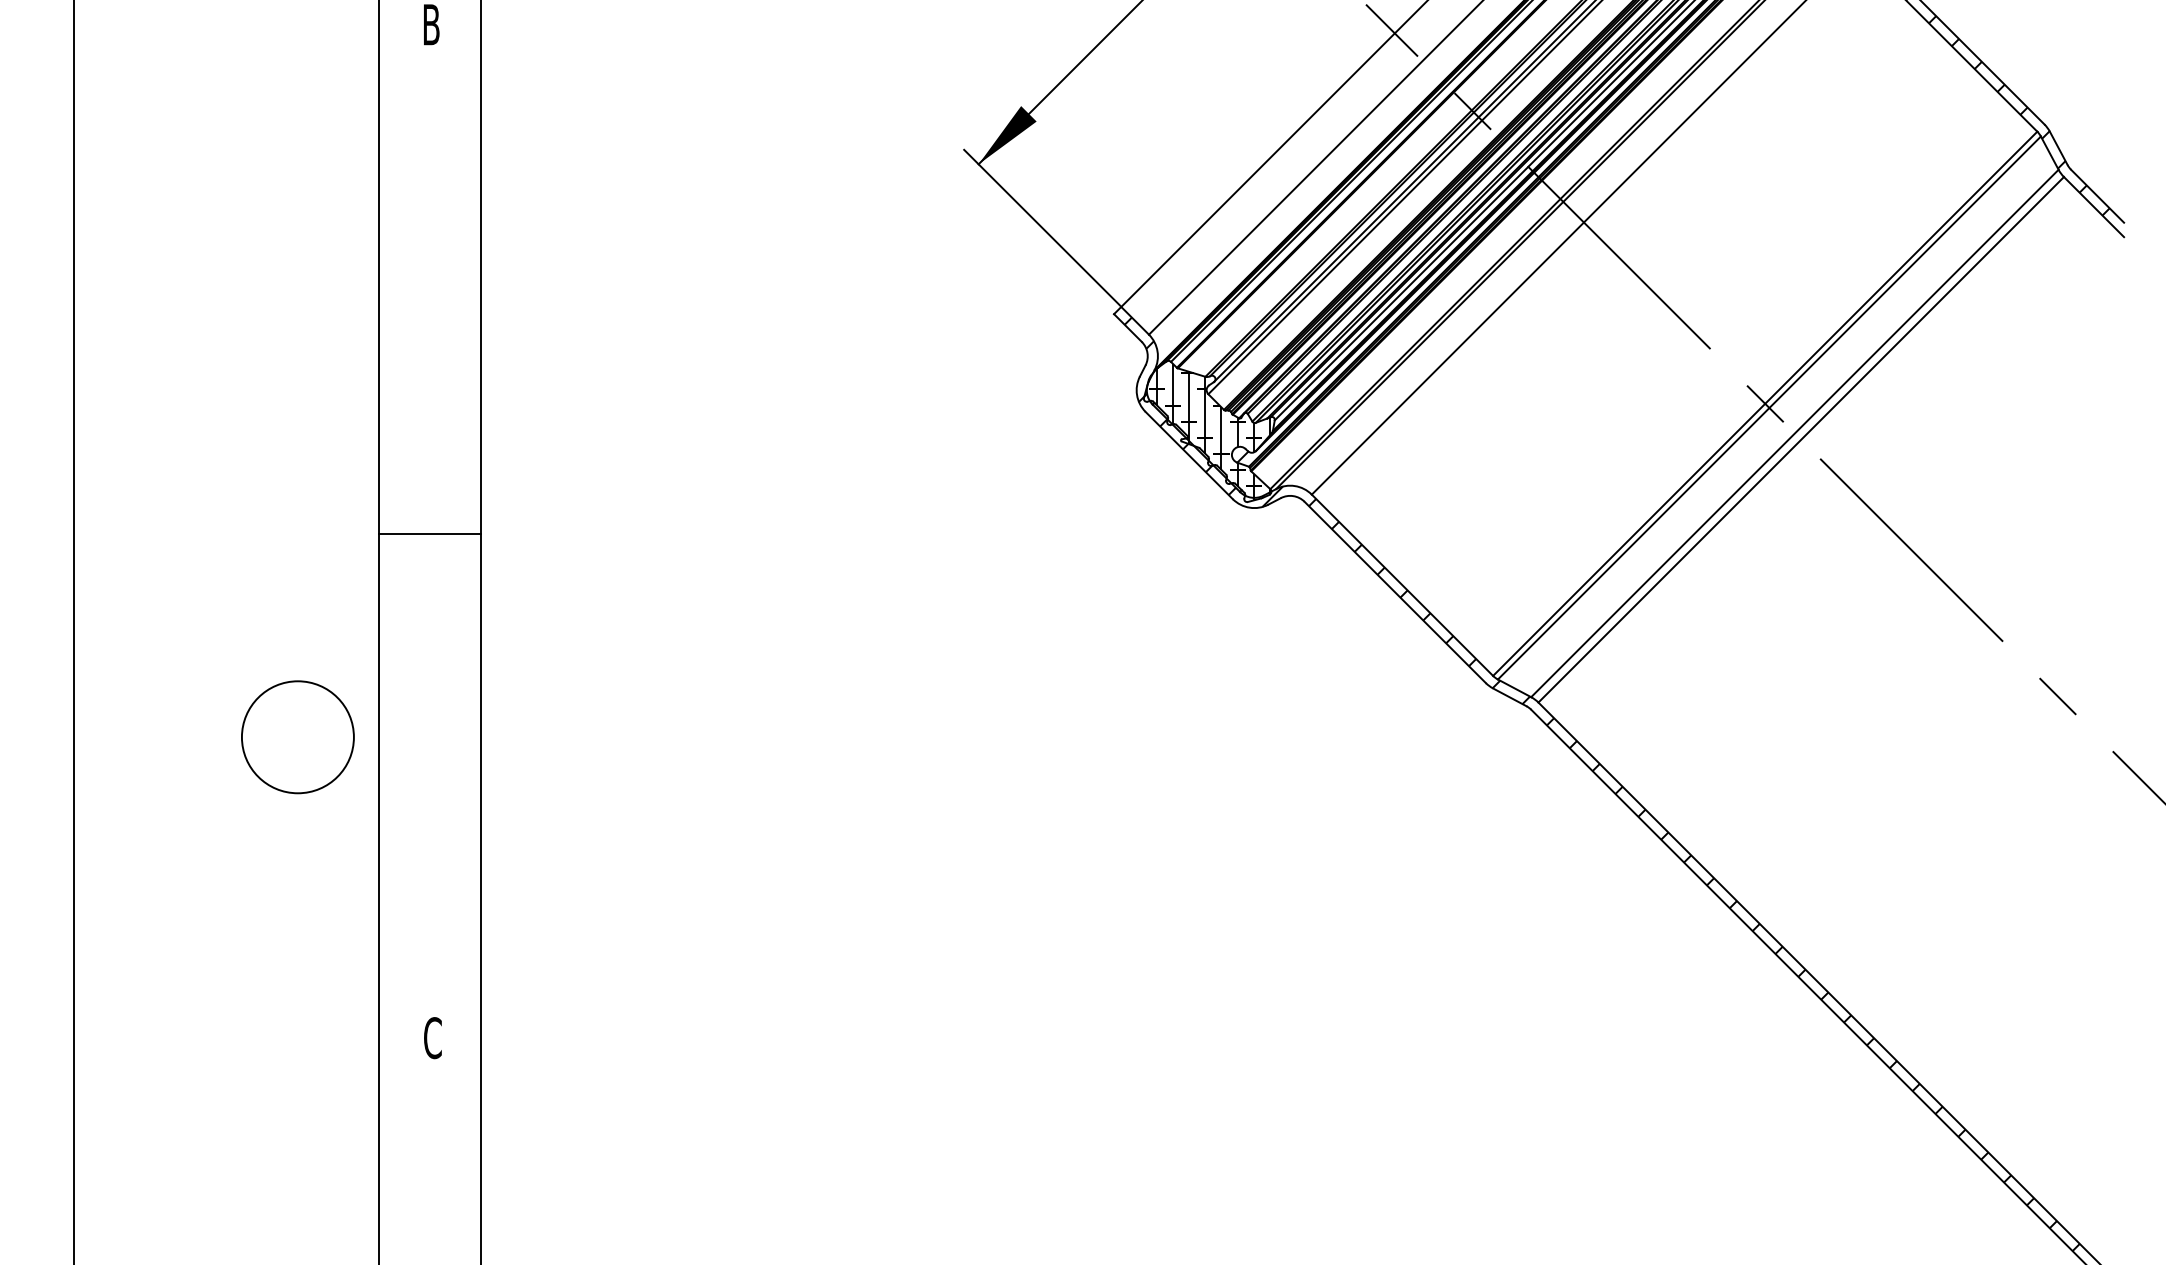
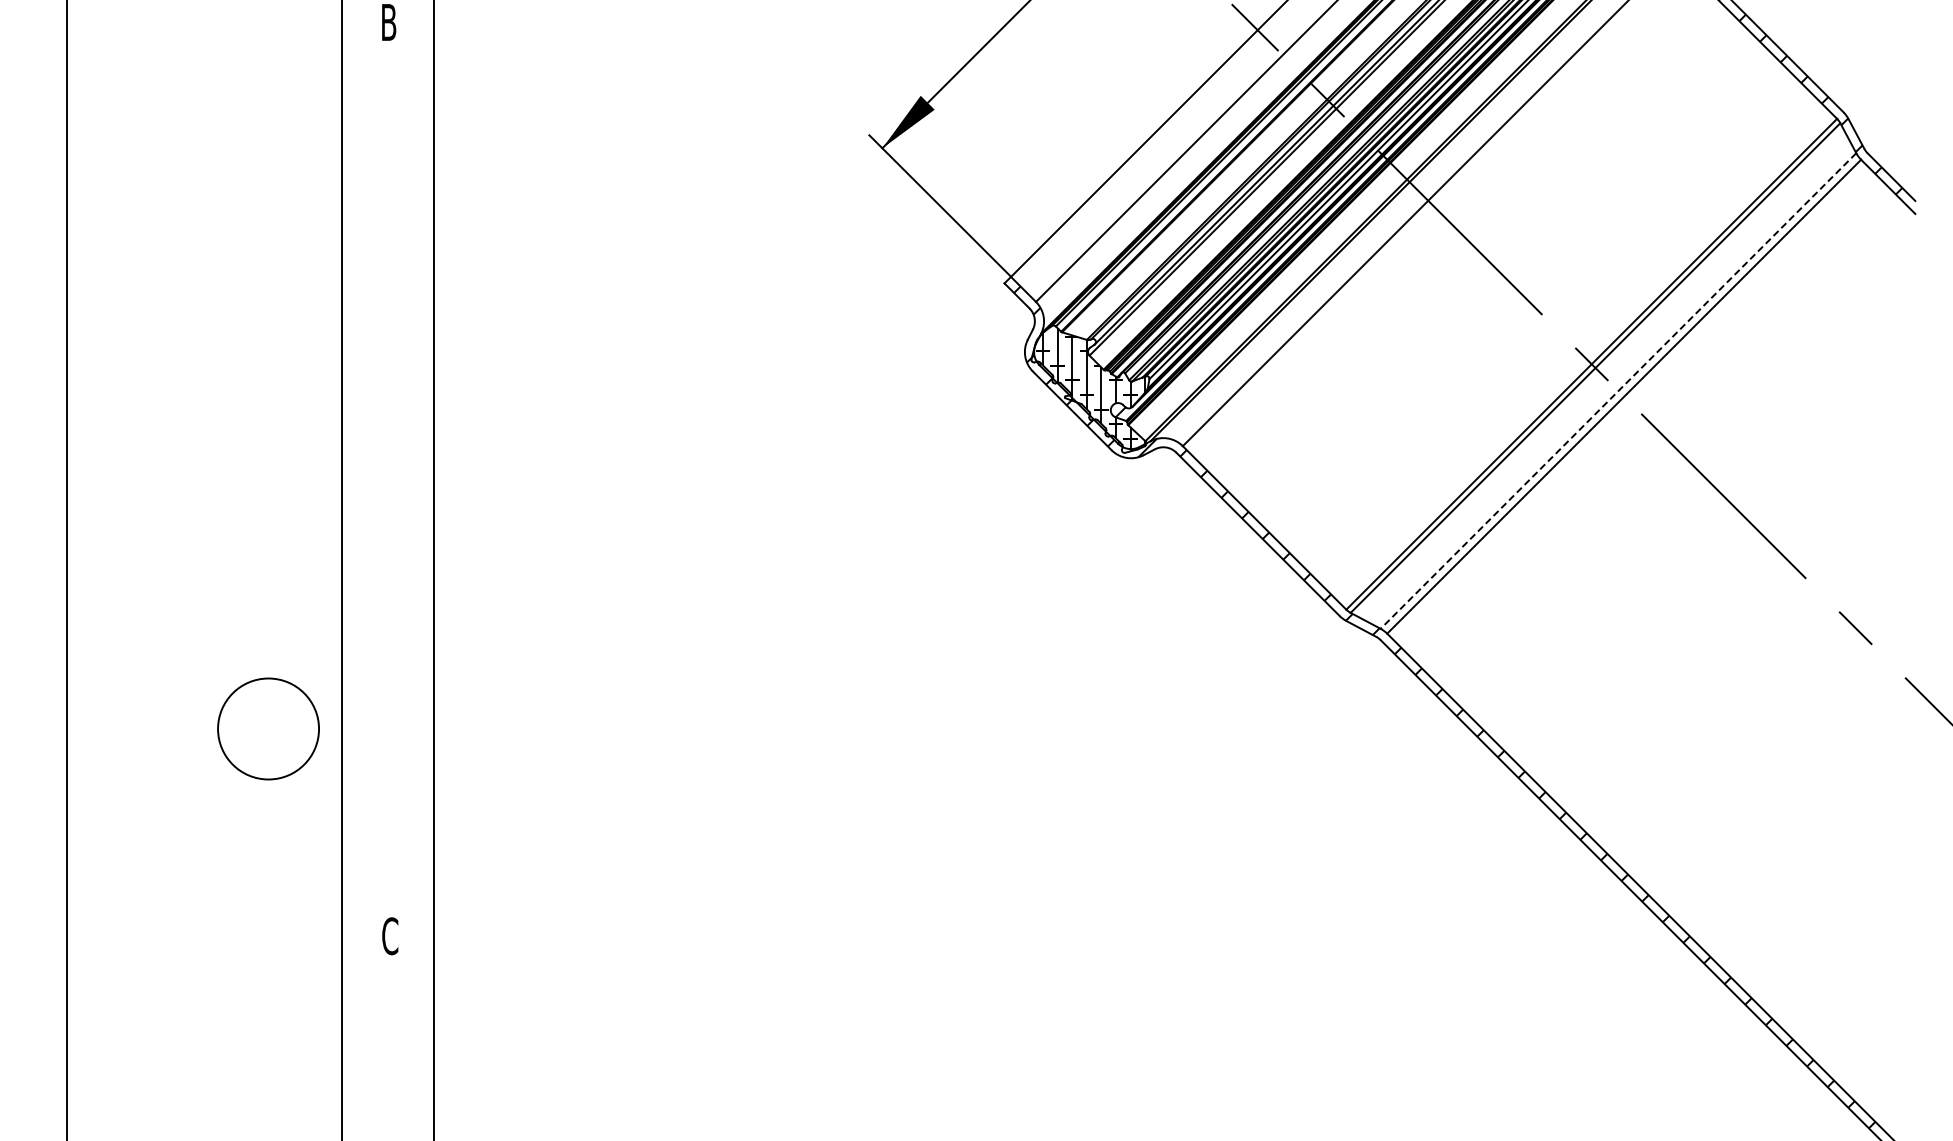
line: (1794, 434) -> (1618, 391), solid -> dashed
line: (429, 533) -> (387, 481), removed
circle: (297, 736) -> (268, 728), moved

